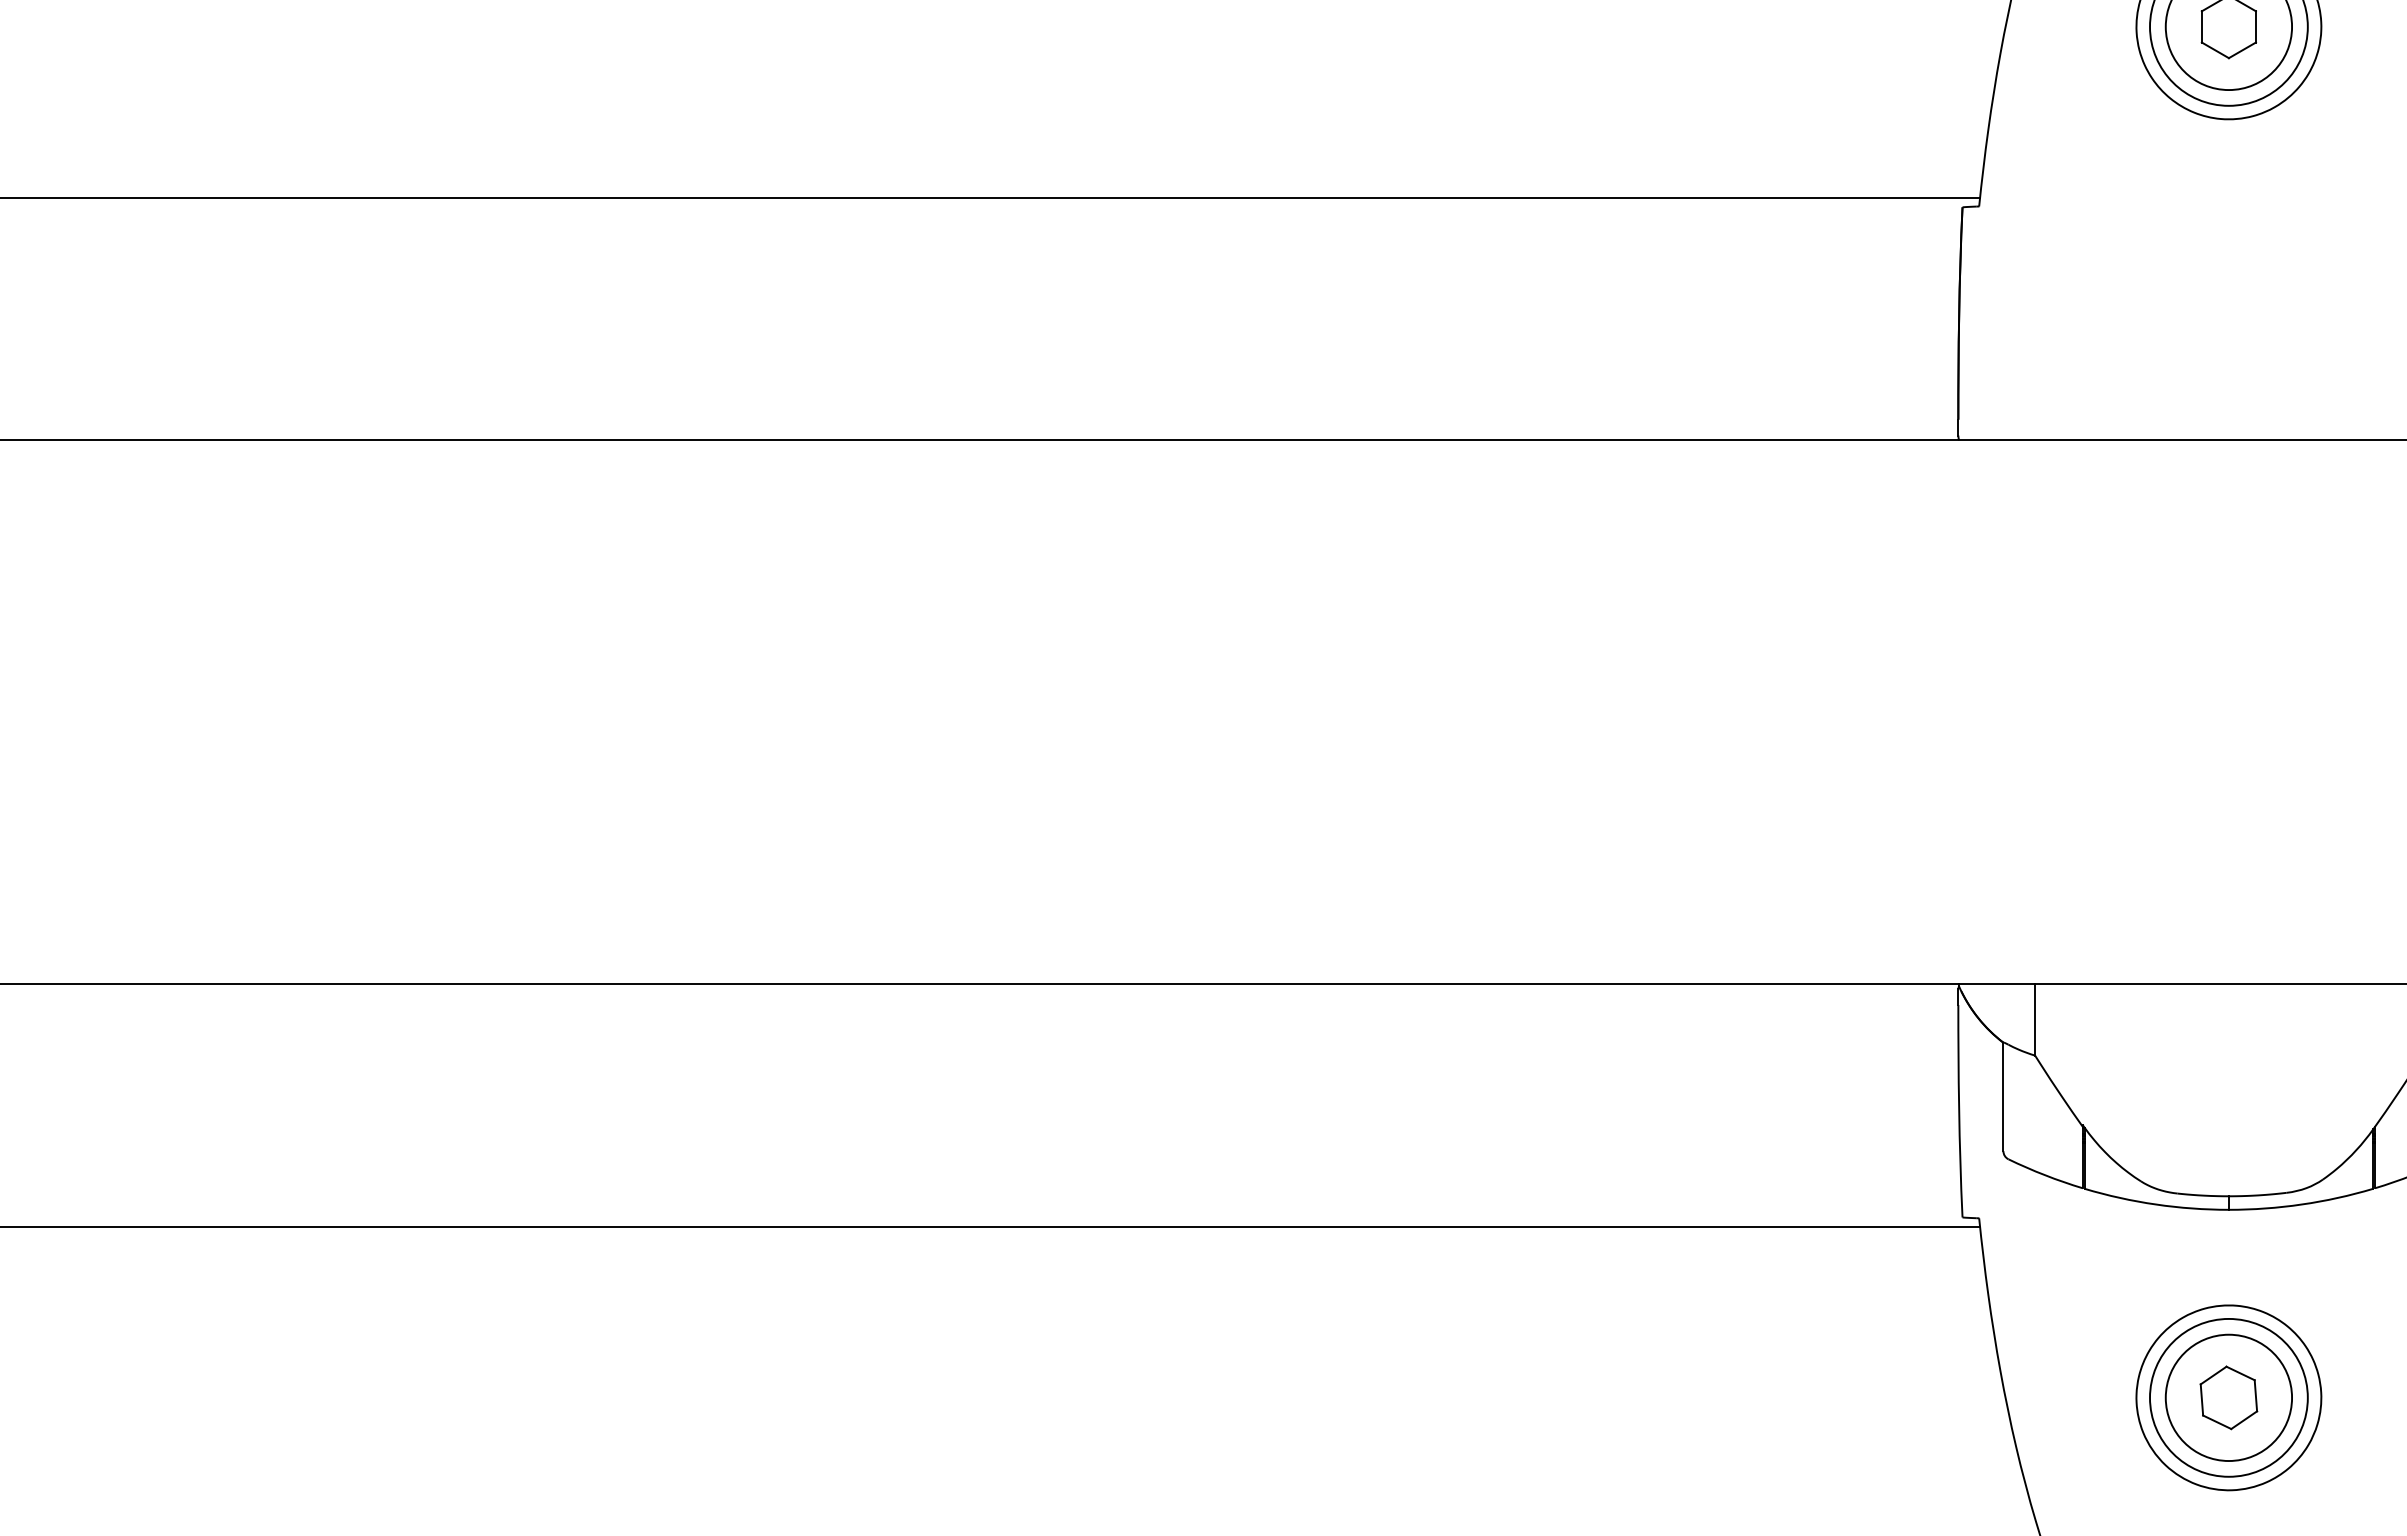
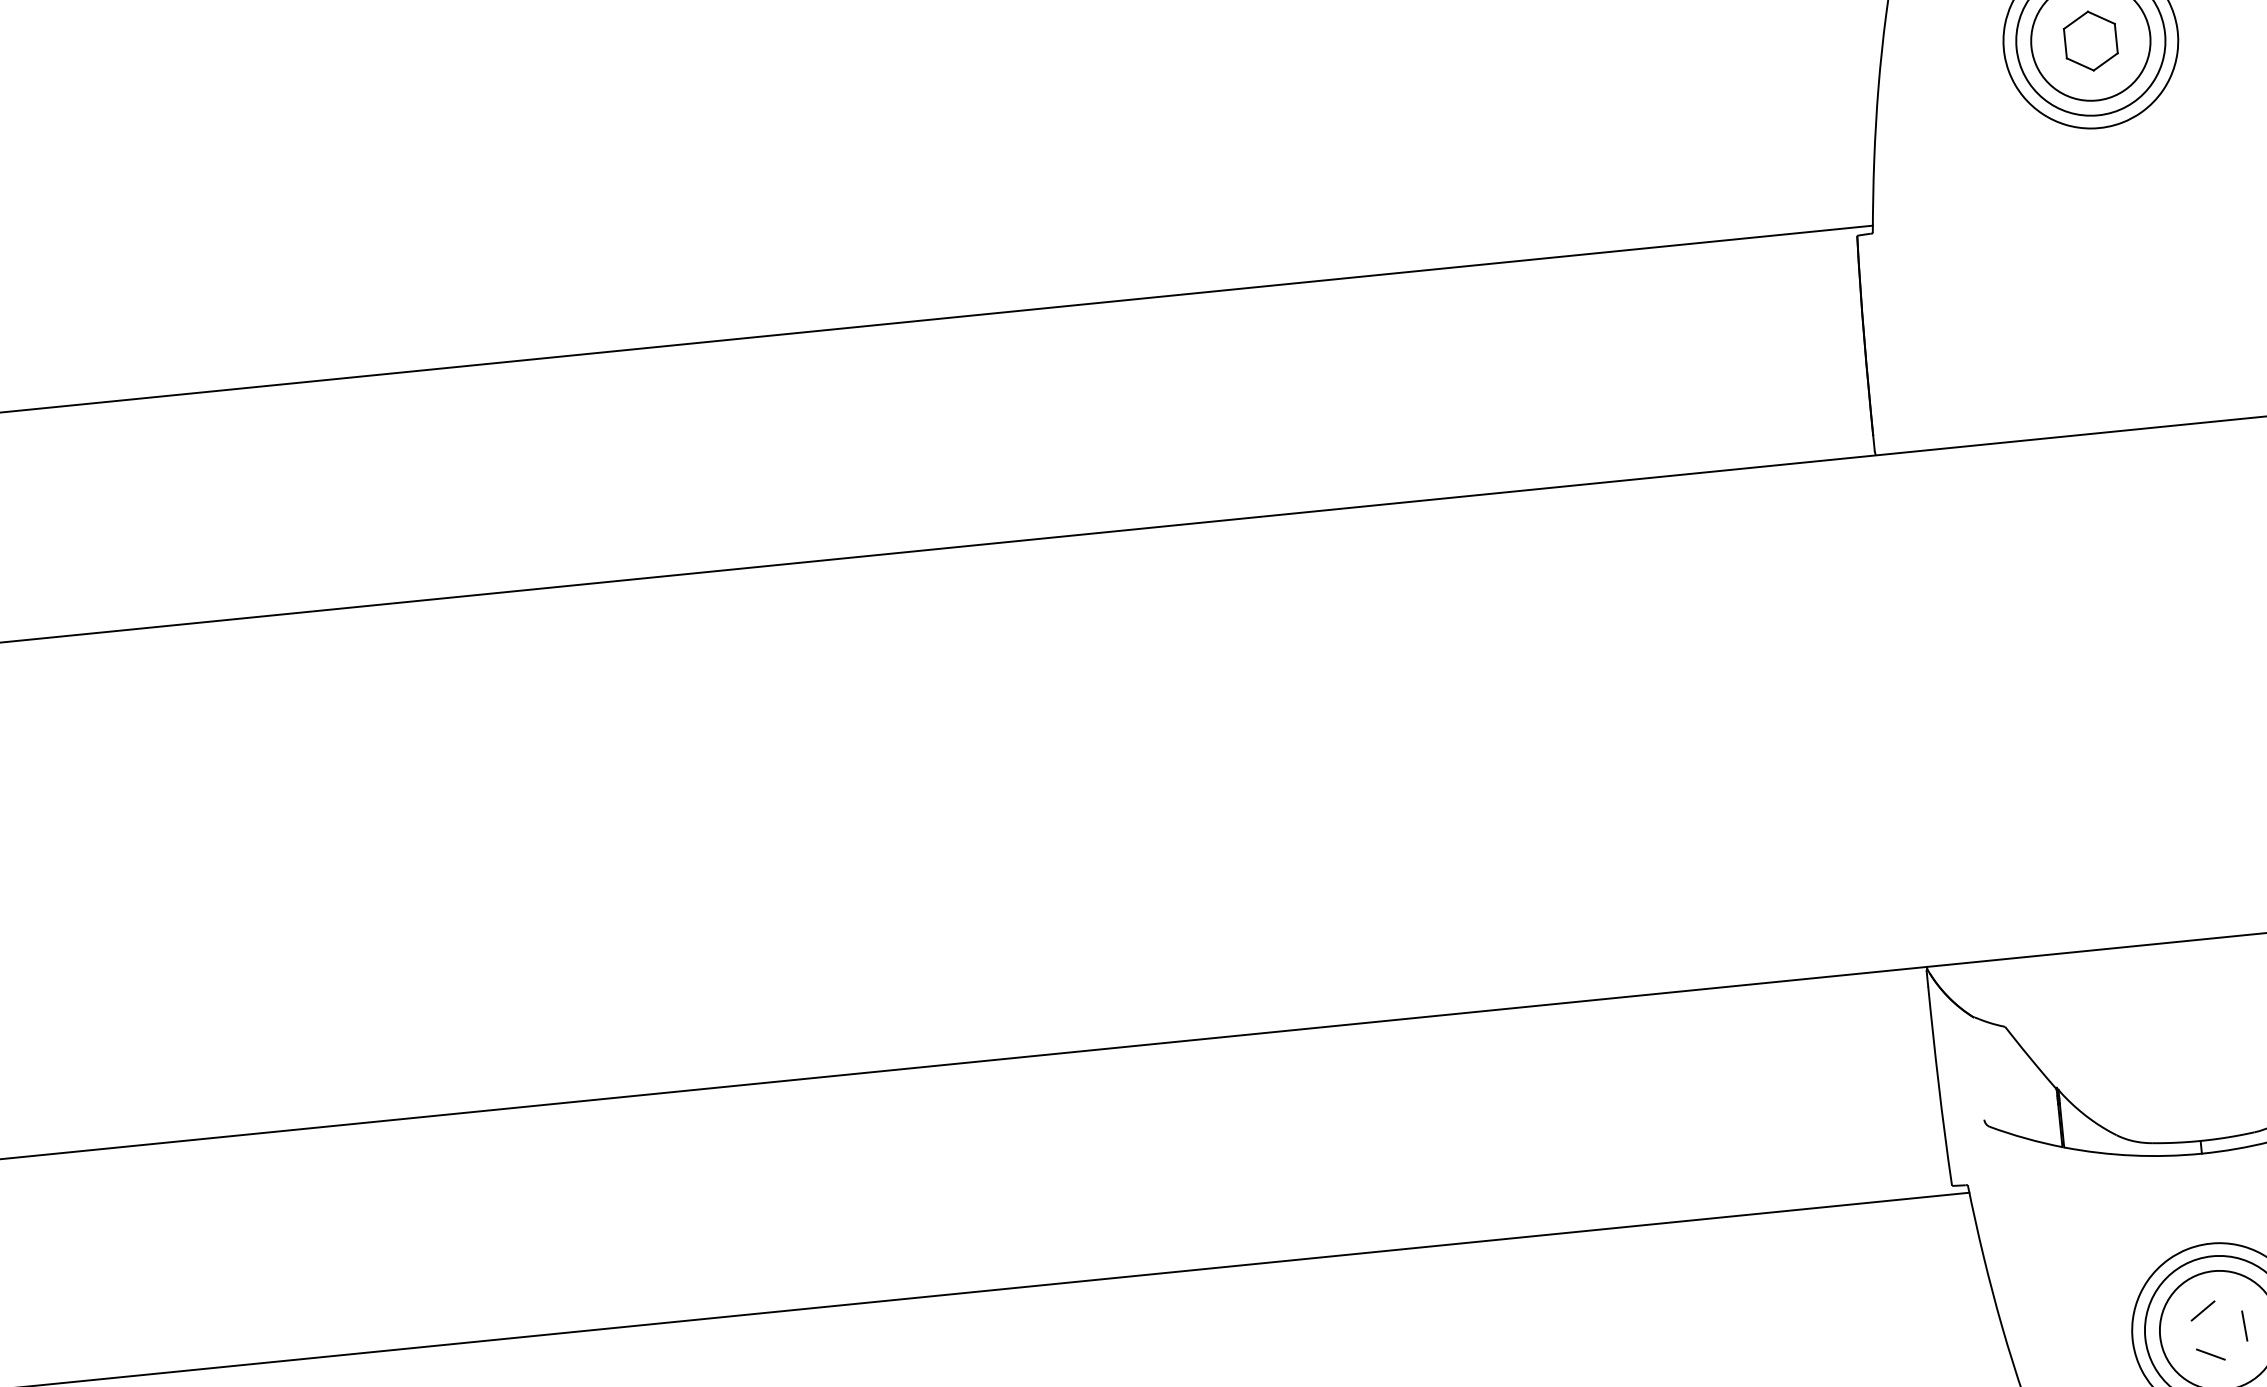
line: (2035, 1019) -> (2002, 992), removed
line: (2003, 1096) -> (1979, 1068), removed
line: (2240, 1373) -> (2228, 1306), removed
line: (2201, 1399) -> (2193, 1334), removed
line: (2244, 1420) -> (2236, 1350), removed

